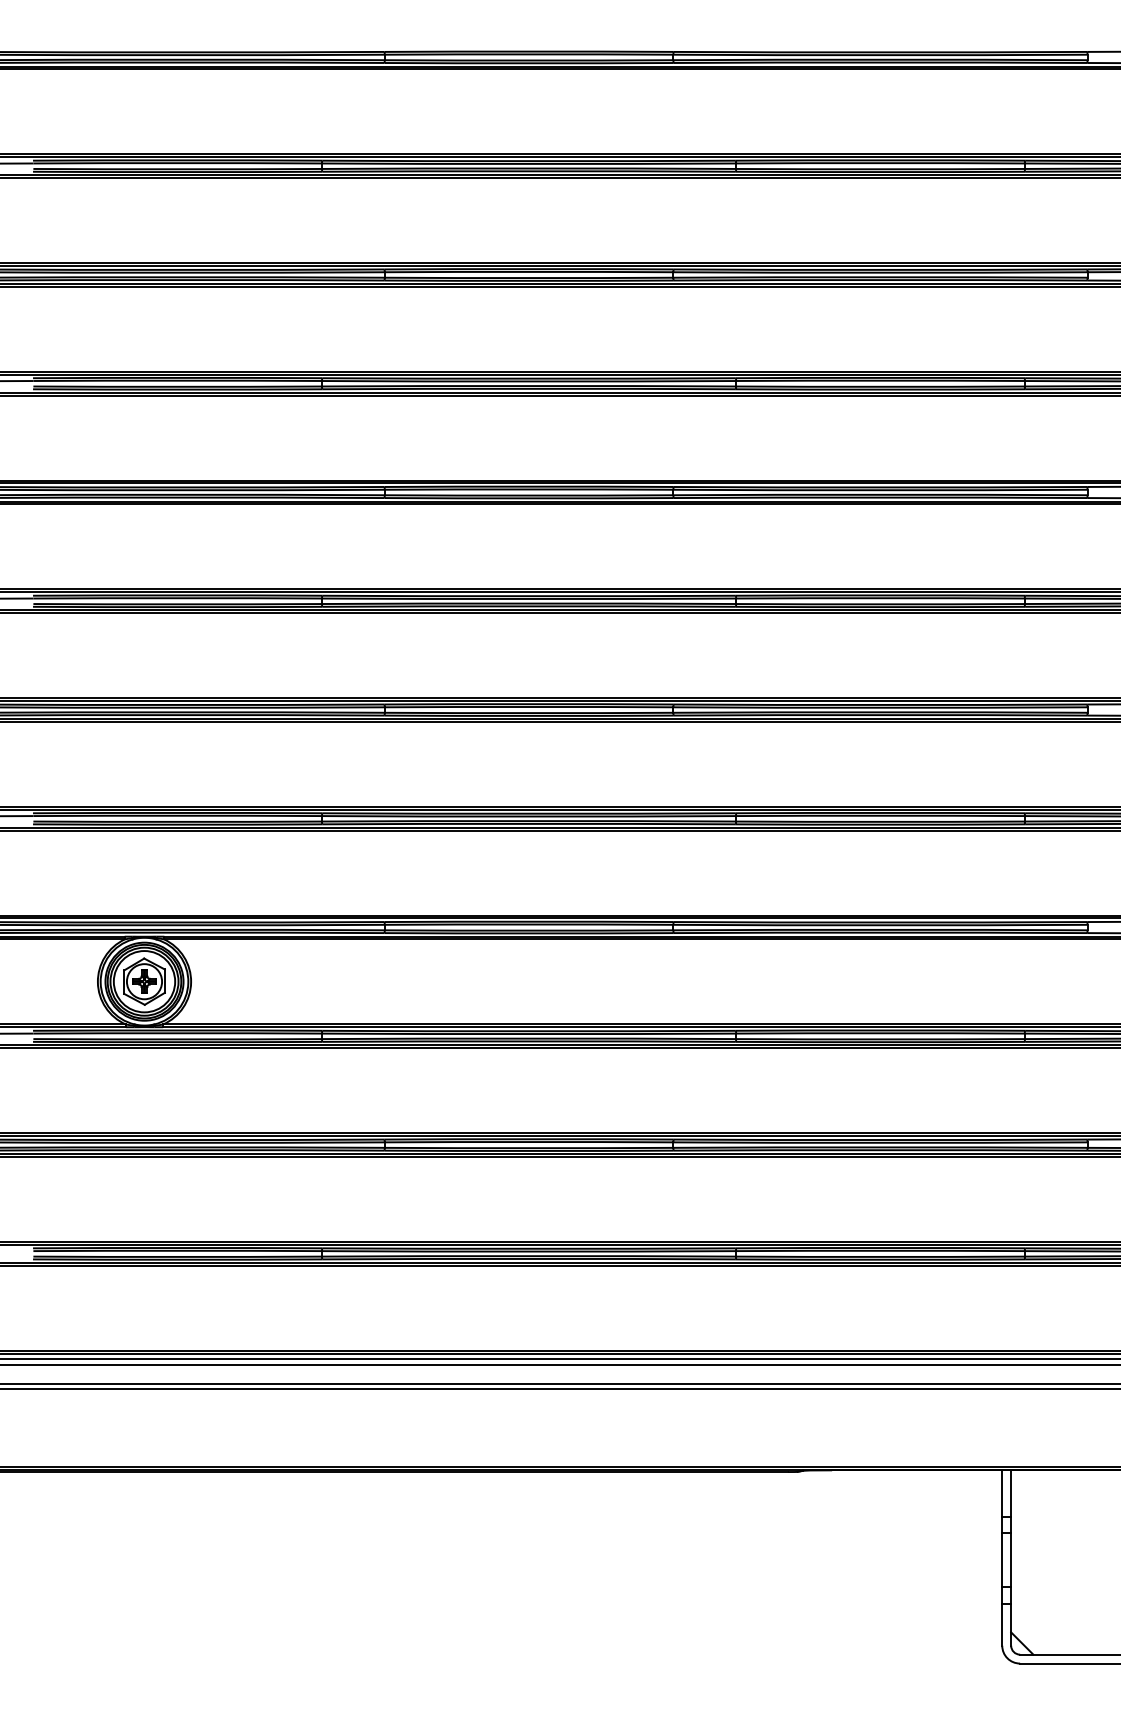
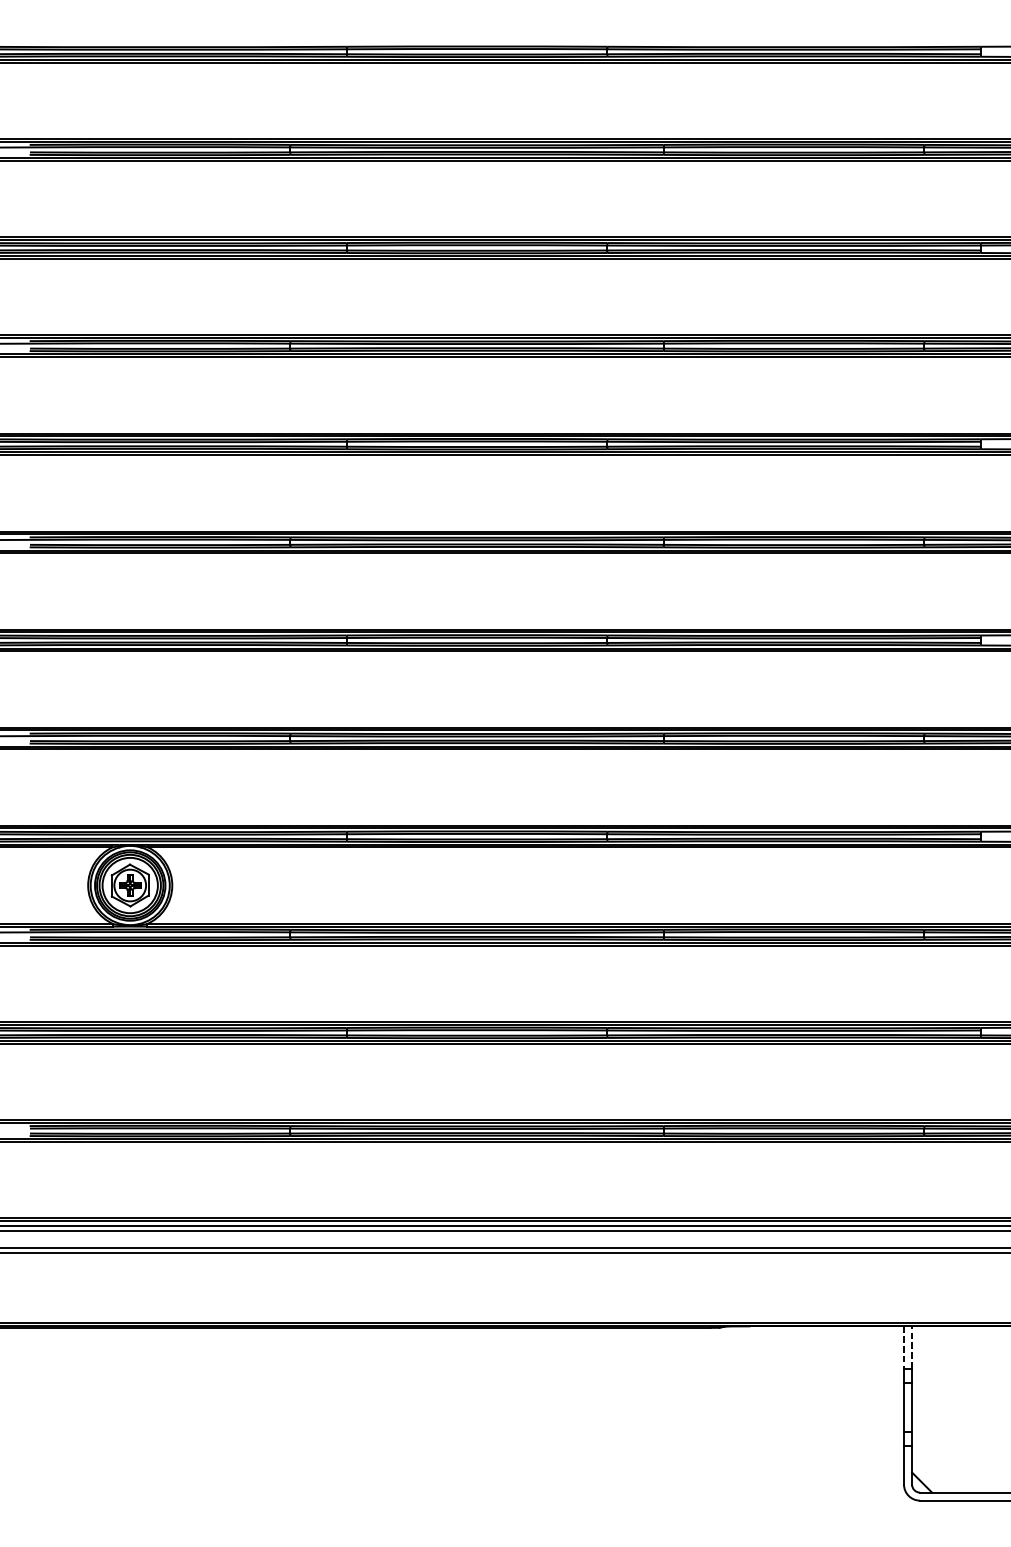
line: (1011, 1493) -> (912, 1347), solid -> dashed
line: (1002, 1494) -> (904, 1348), solid -> dashed

